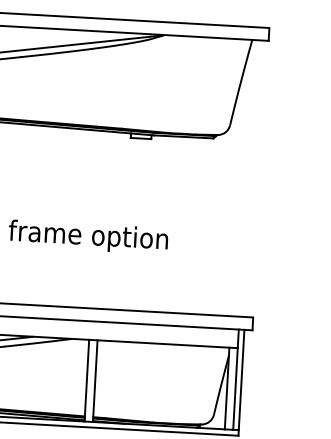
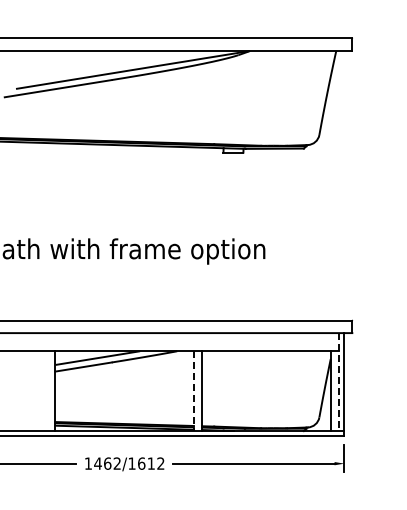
line: (235, 380) -> (338, 382), solid -> dashed
line: (86, 381) -> (193, 391), solid -> dashed

